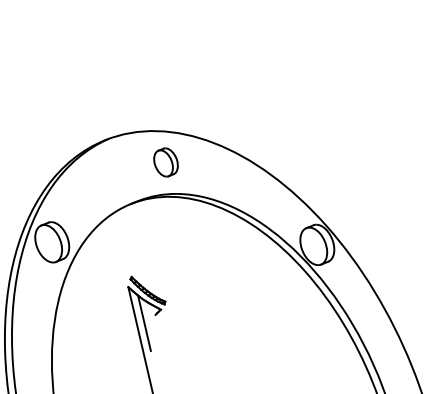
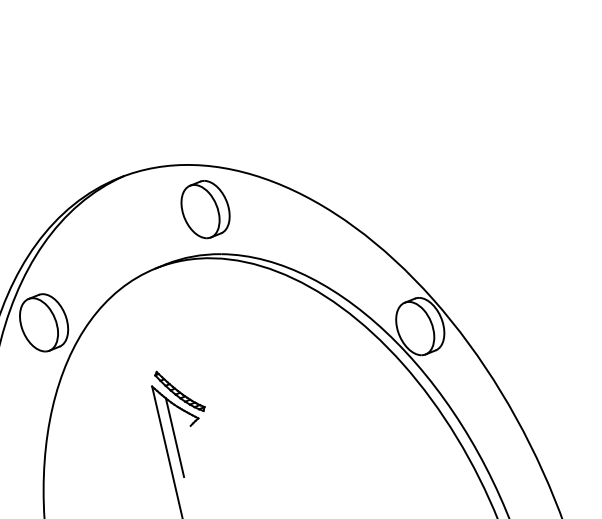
part: (165, 162) -> (204, 209), size x1.43

